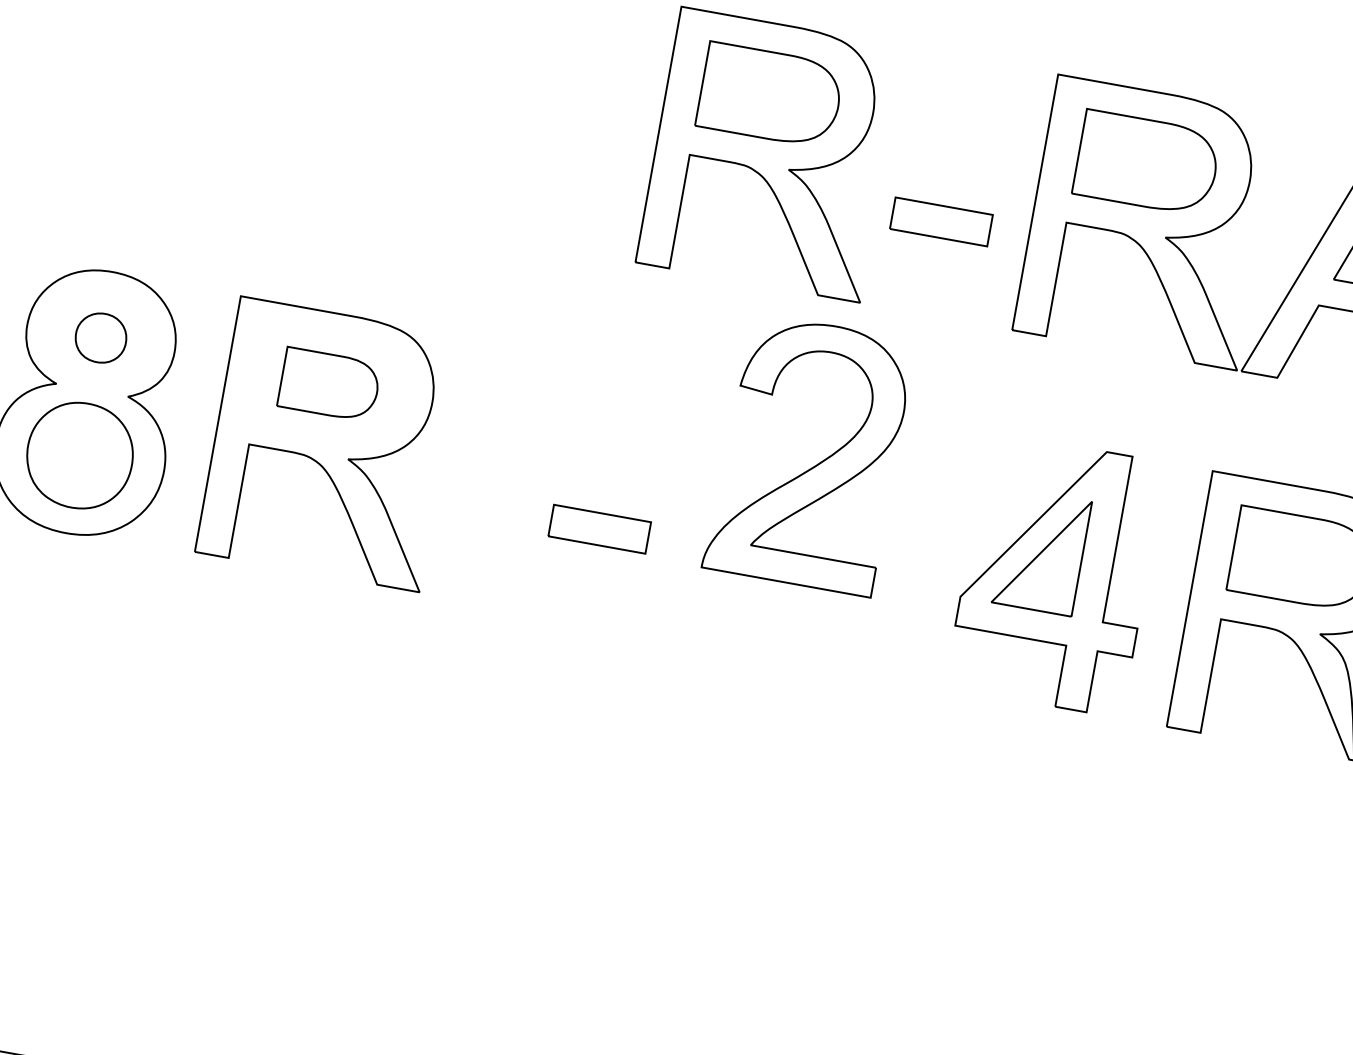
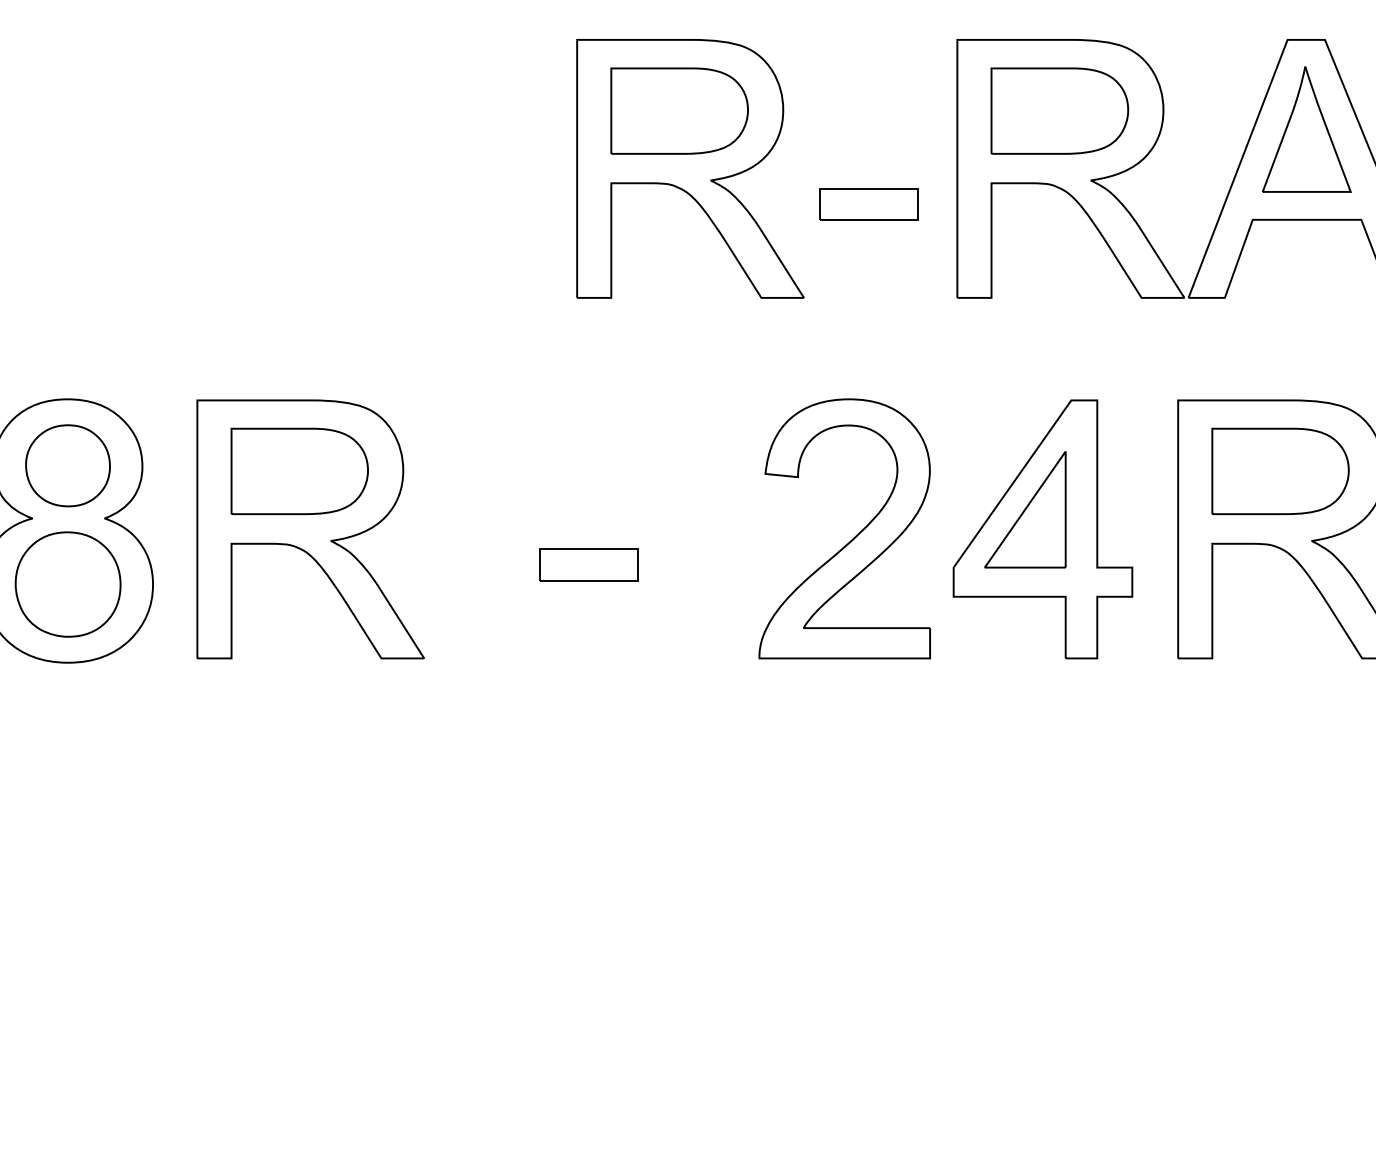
part: (100, 337) -> (67, 465), size x1.67
part: (329, 384) -> (299, 471), size x1.43
part: (816, 464) -> (853, 537), moved

